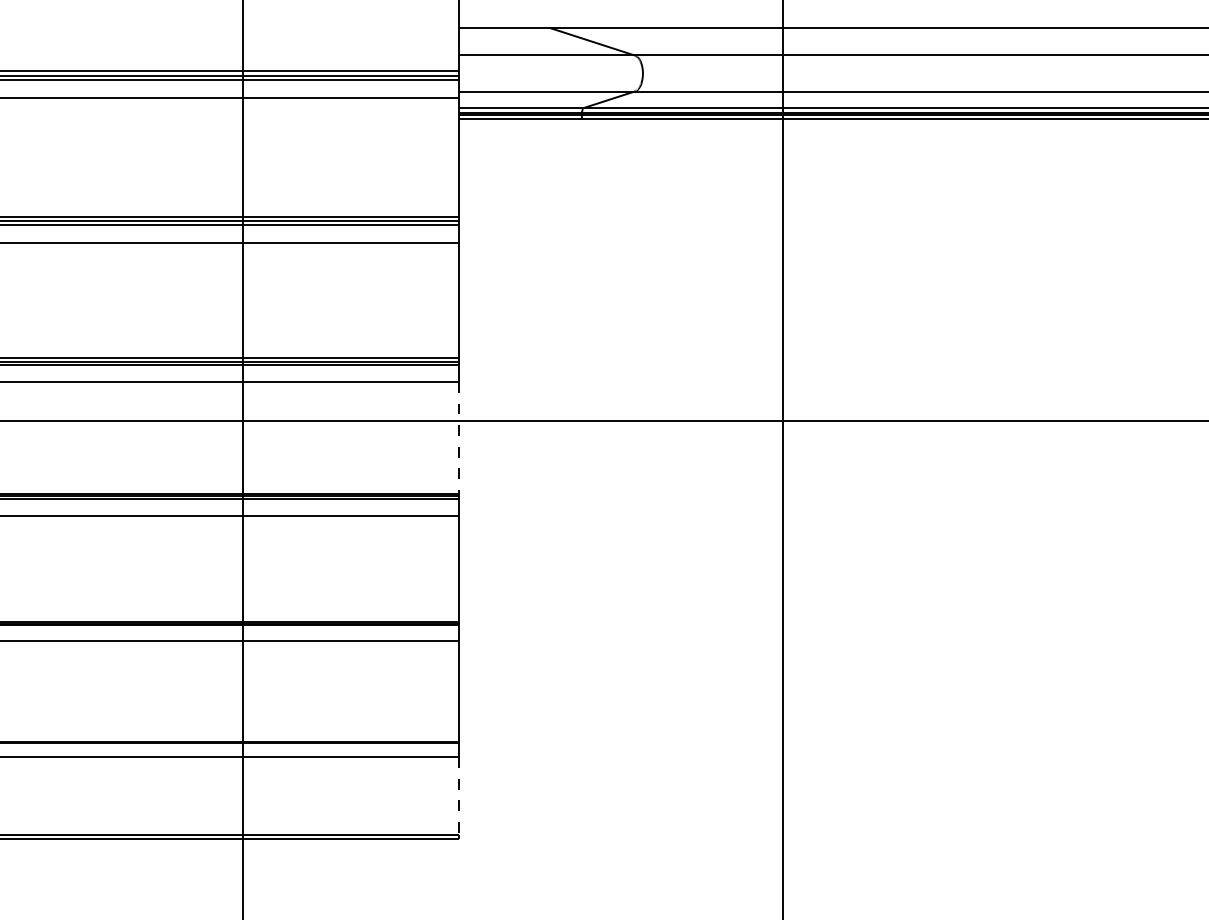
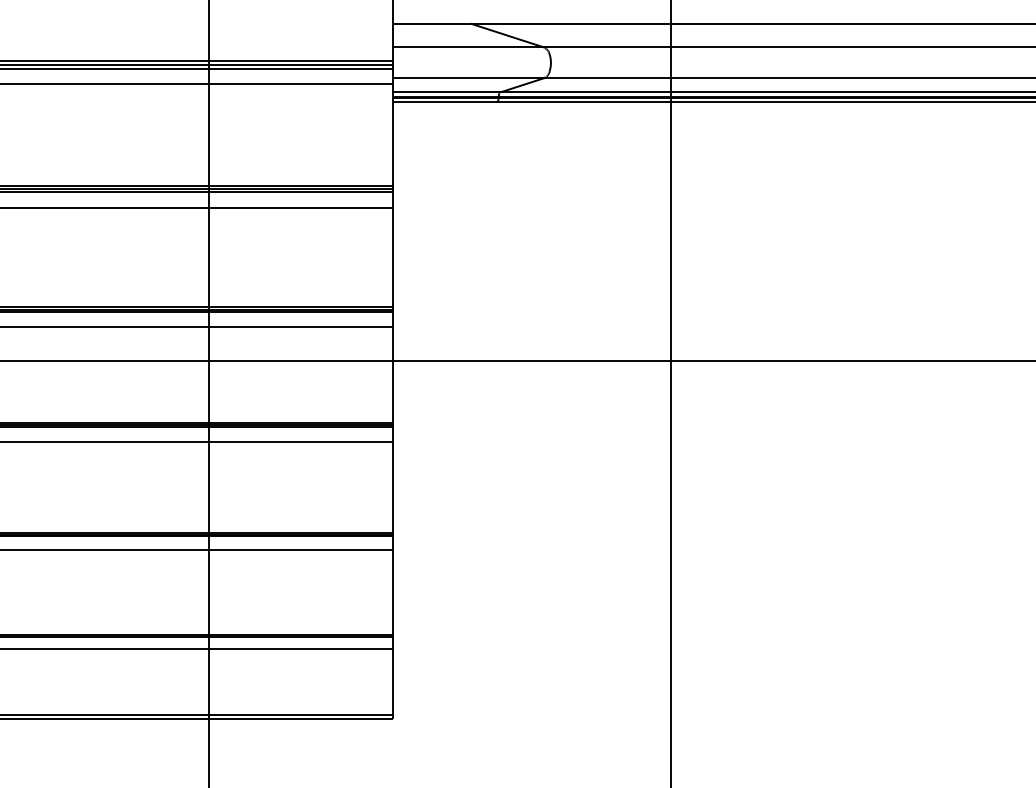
line: (459, 438) -> (393, 375), dashed -> solid
line: (459, 796) -> (393, 682), dashed -> solid

